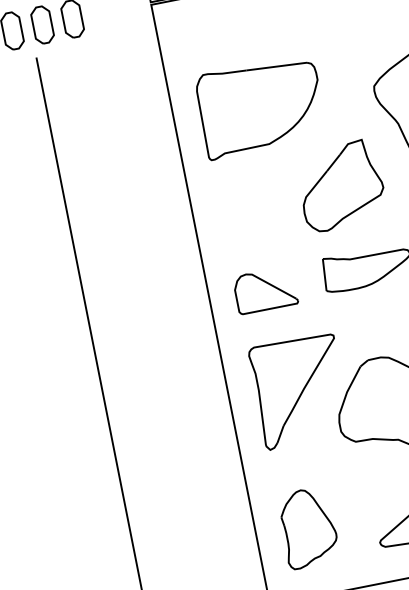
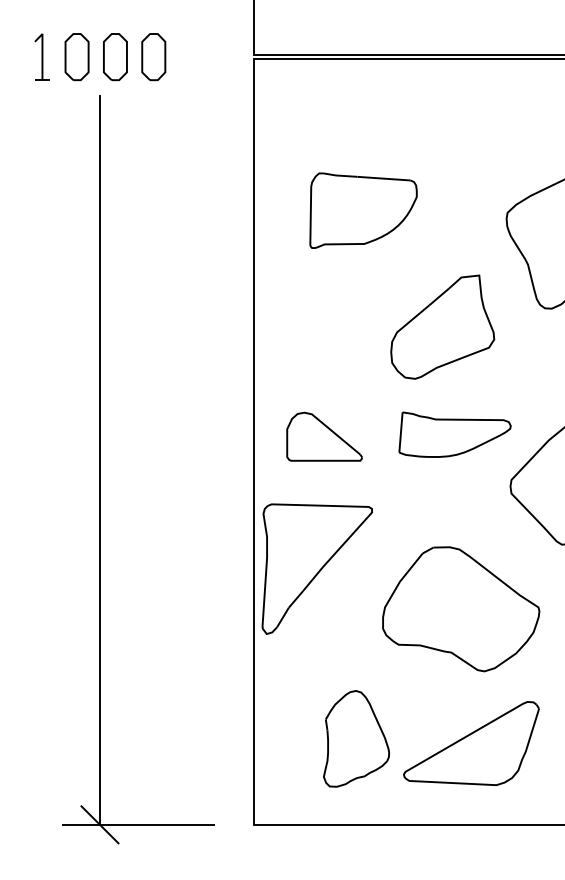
part: (260, 106) -> (363, 210), size x0.7
part: (299, 390) -> (316, 568), moved
part: (308, 527) -> (356, 738), moved

